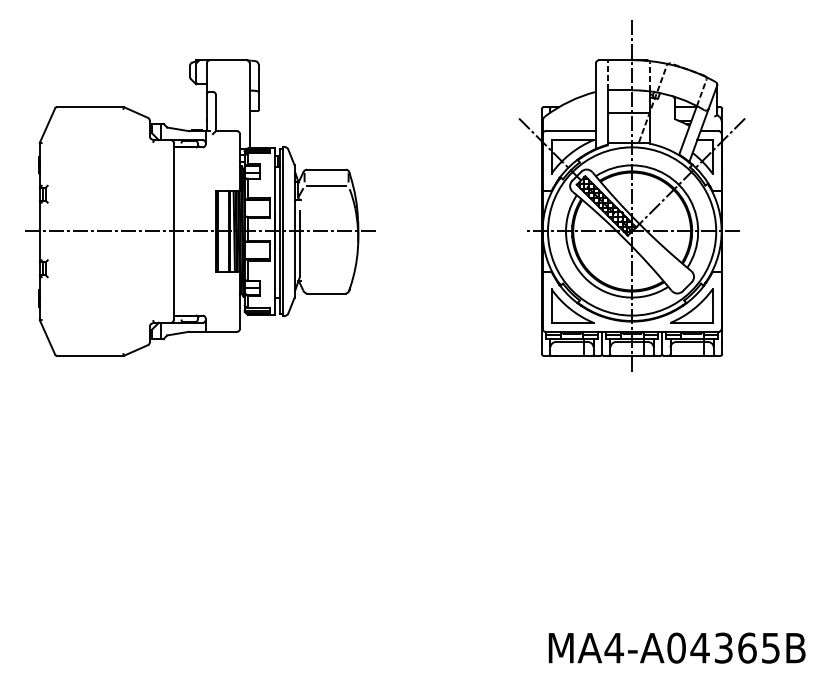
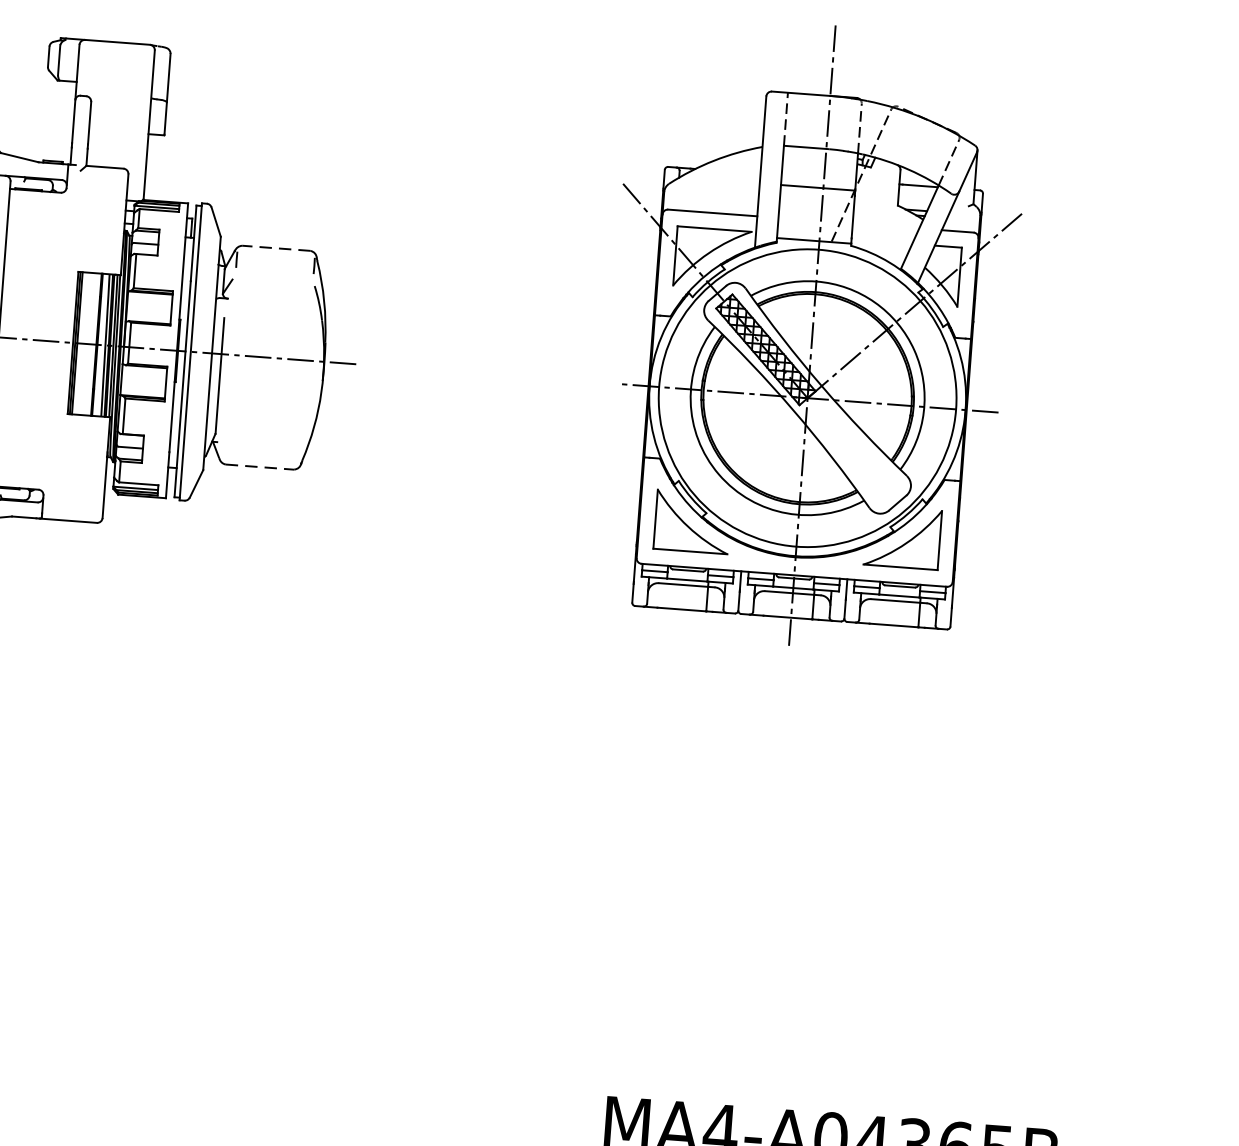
line: (326, 169) -> (276, 248), solid -> dashed
line: (326, 186) -> (274, 278), removed
line: (327, 293) -> (261, 467), solid -> dashed

